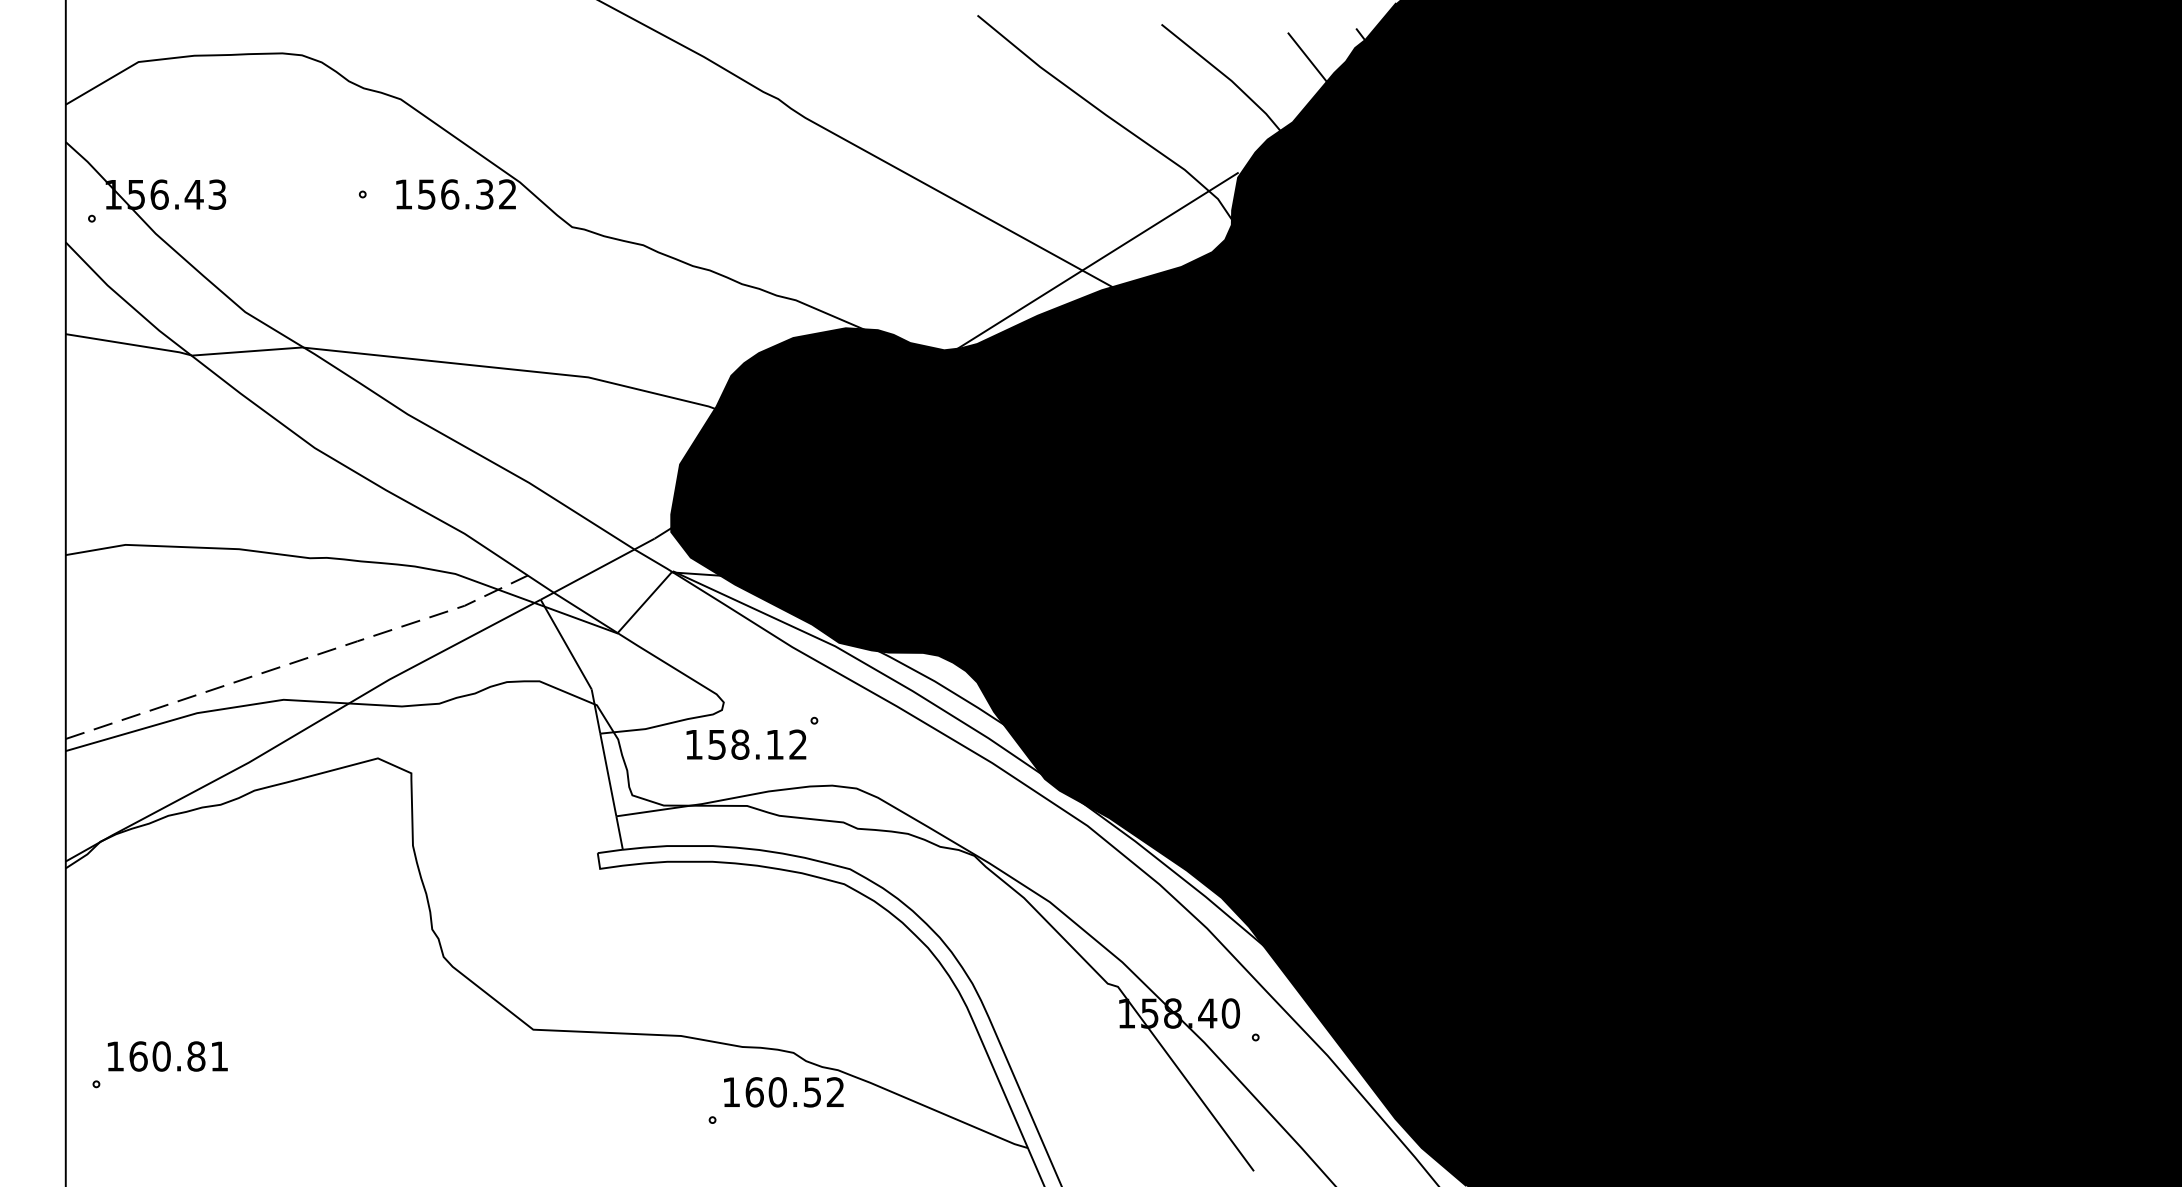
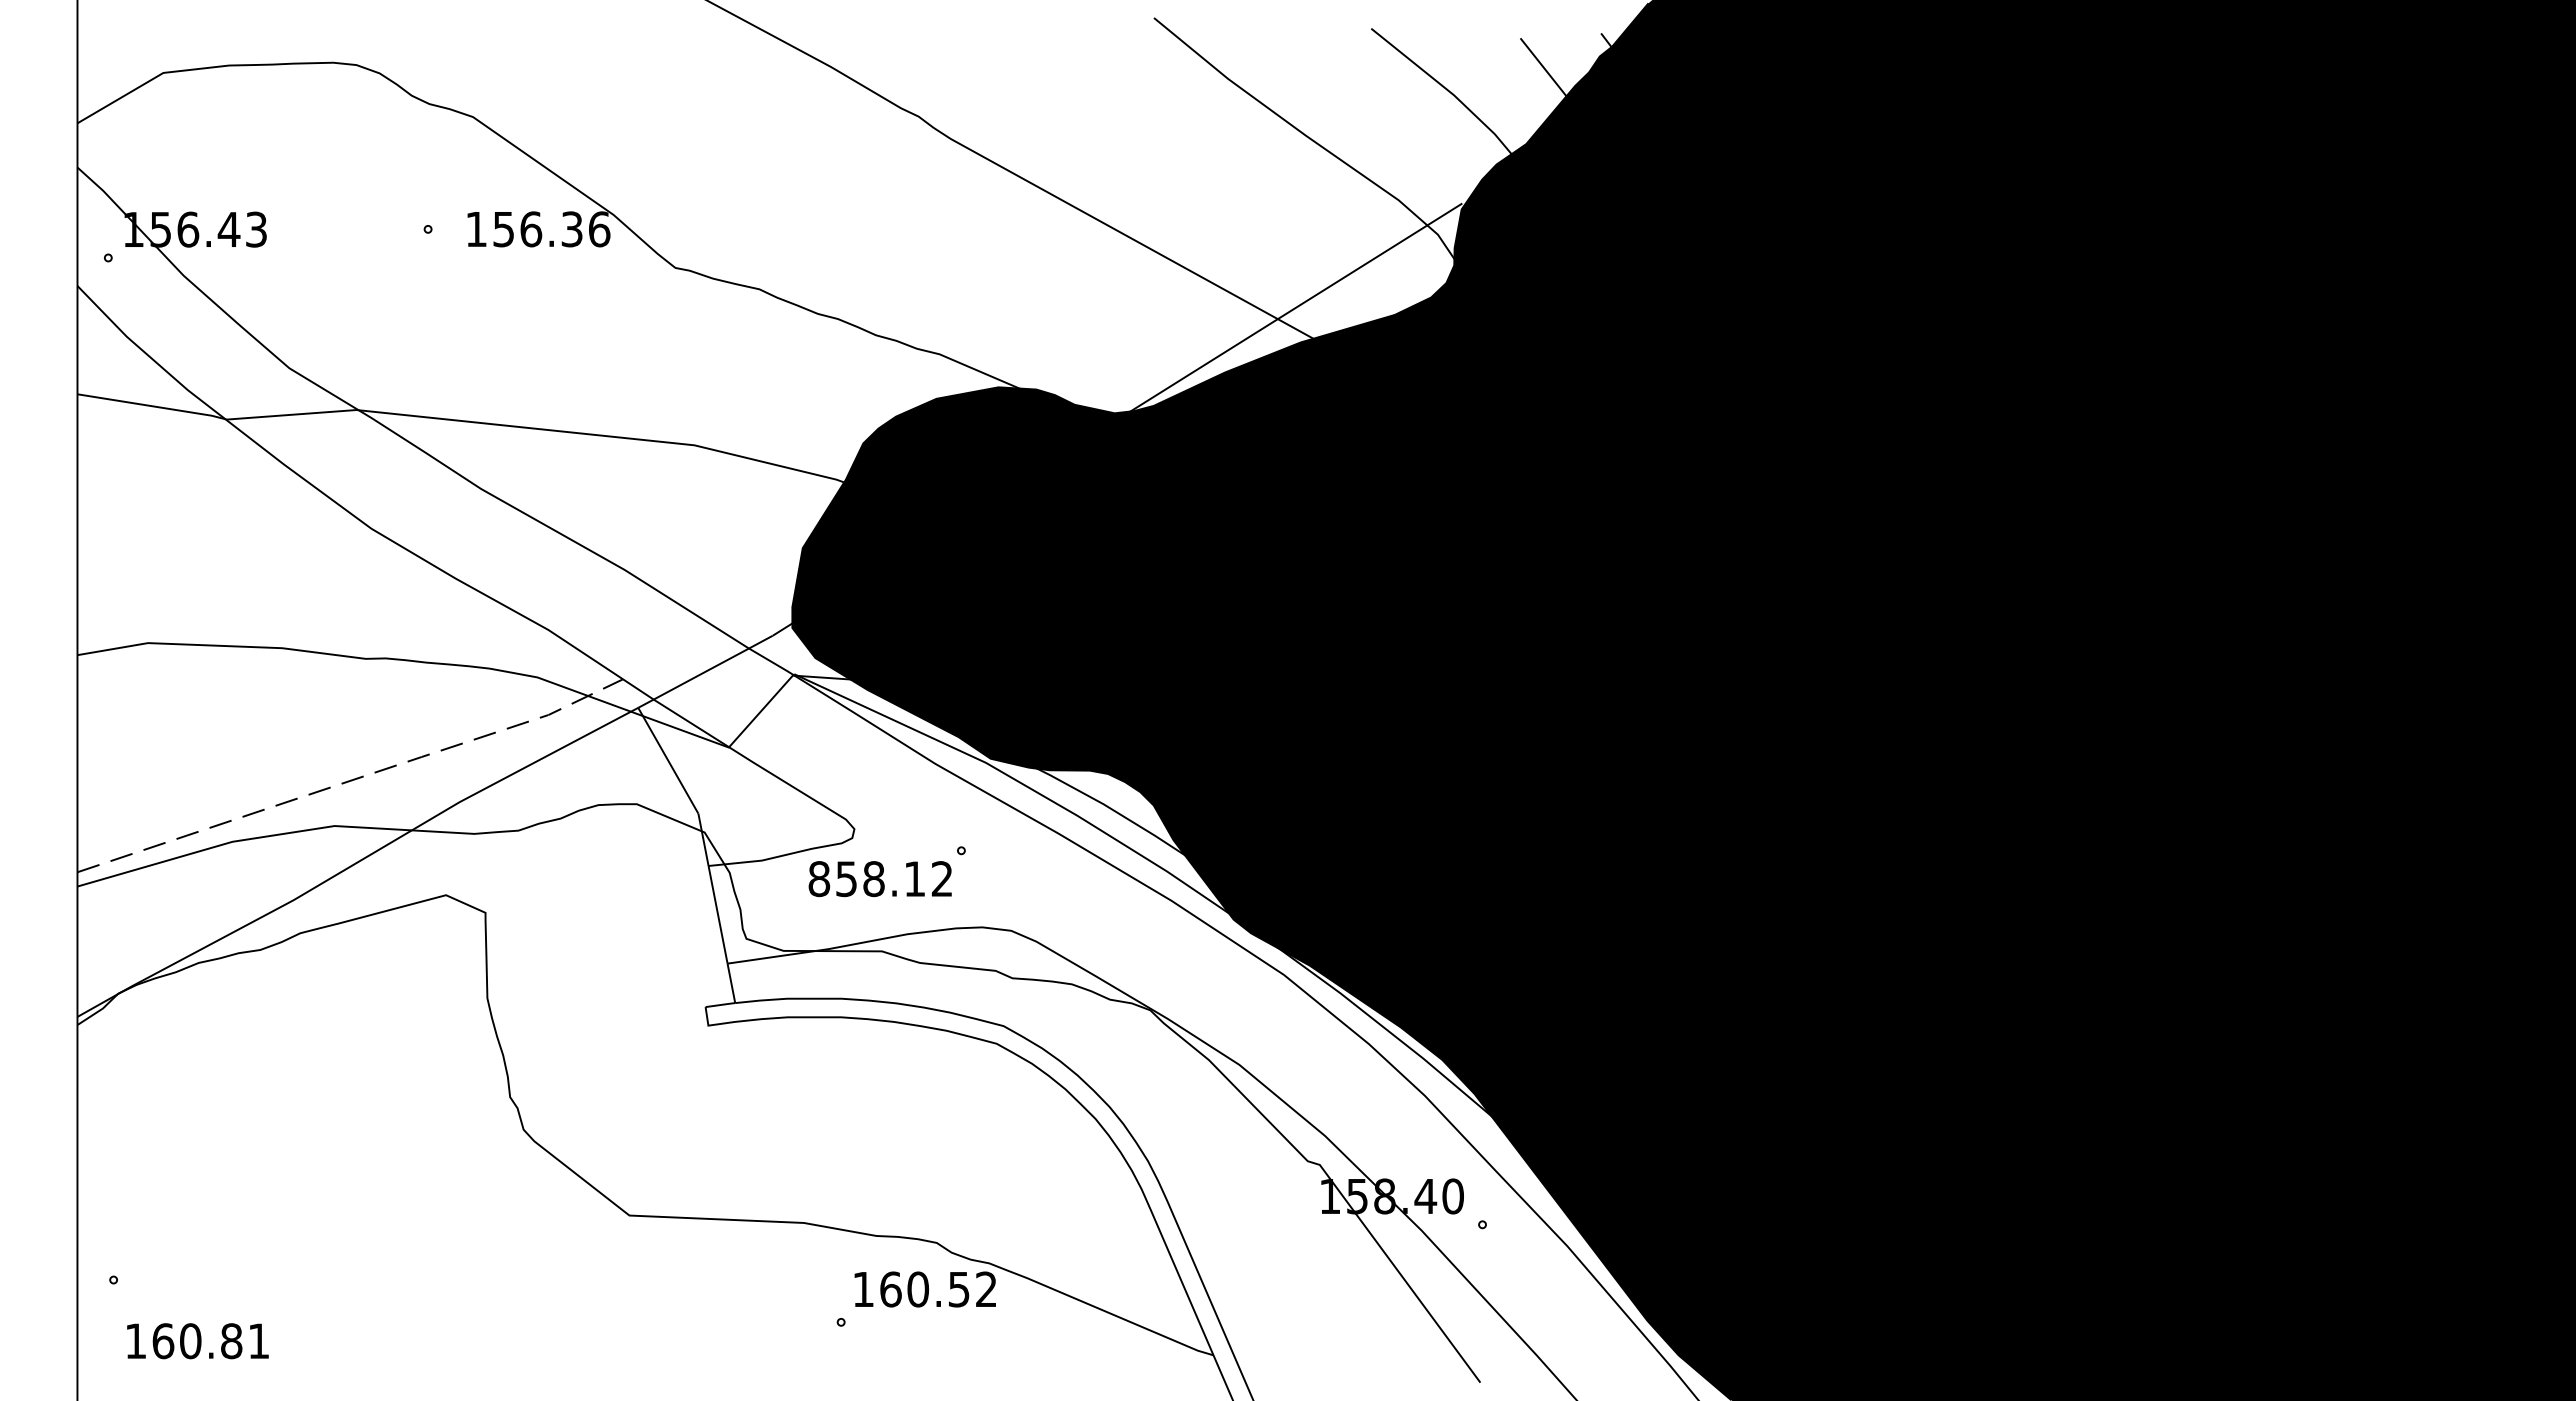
text: (507, 194) -> (599, 229), 156.32 -> 156.36
text: (694, 745) -> (819, 879), 158.12 -> 858.12
text: (167, 1056) -> (197, 1341), moved

